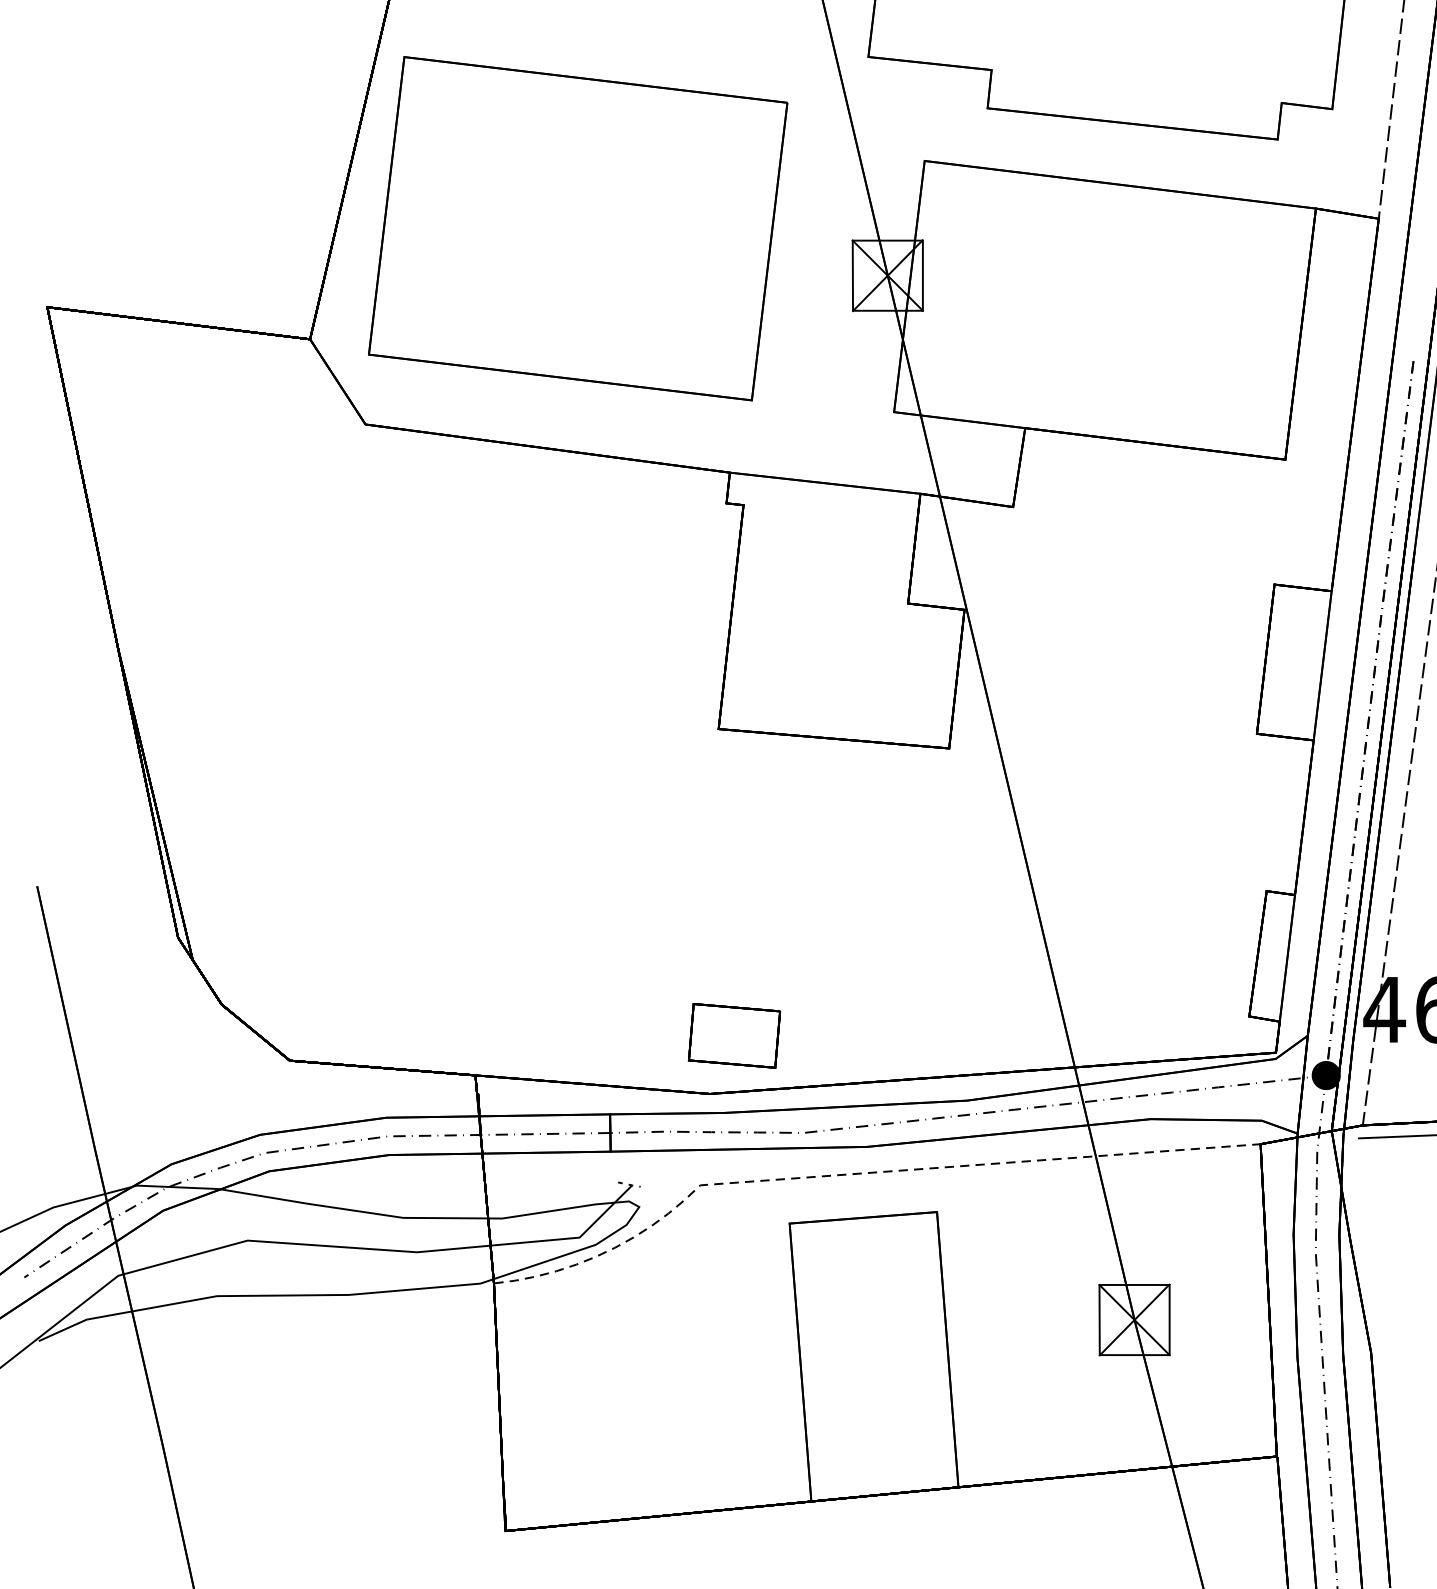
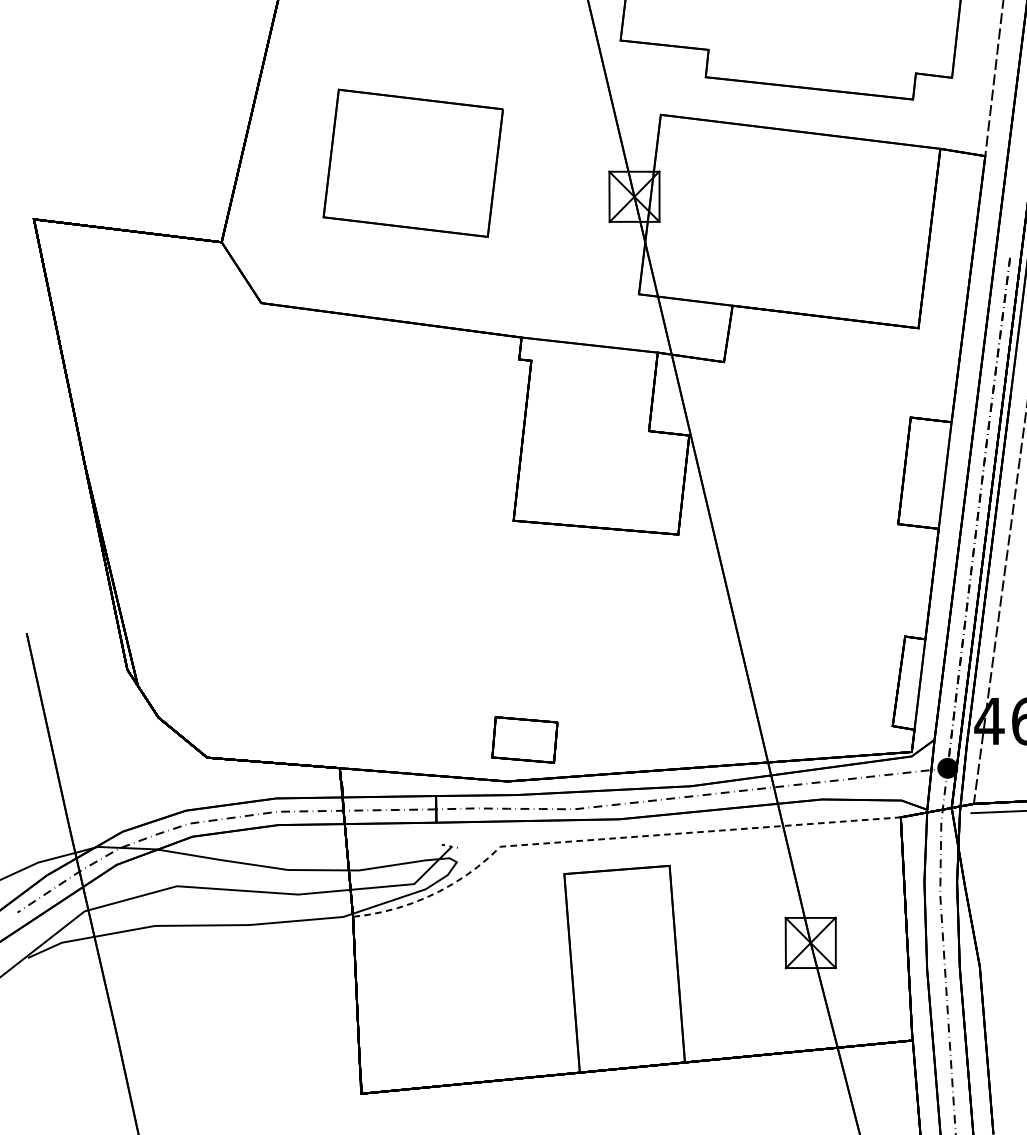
part: (578, 228) -> (413, 163), size x0.6

